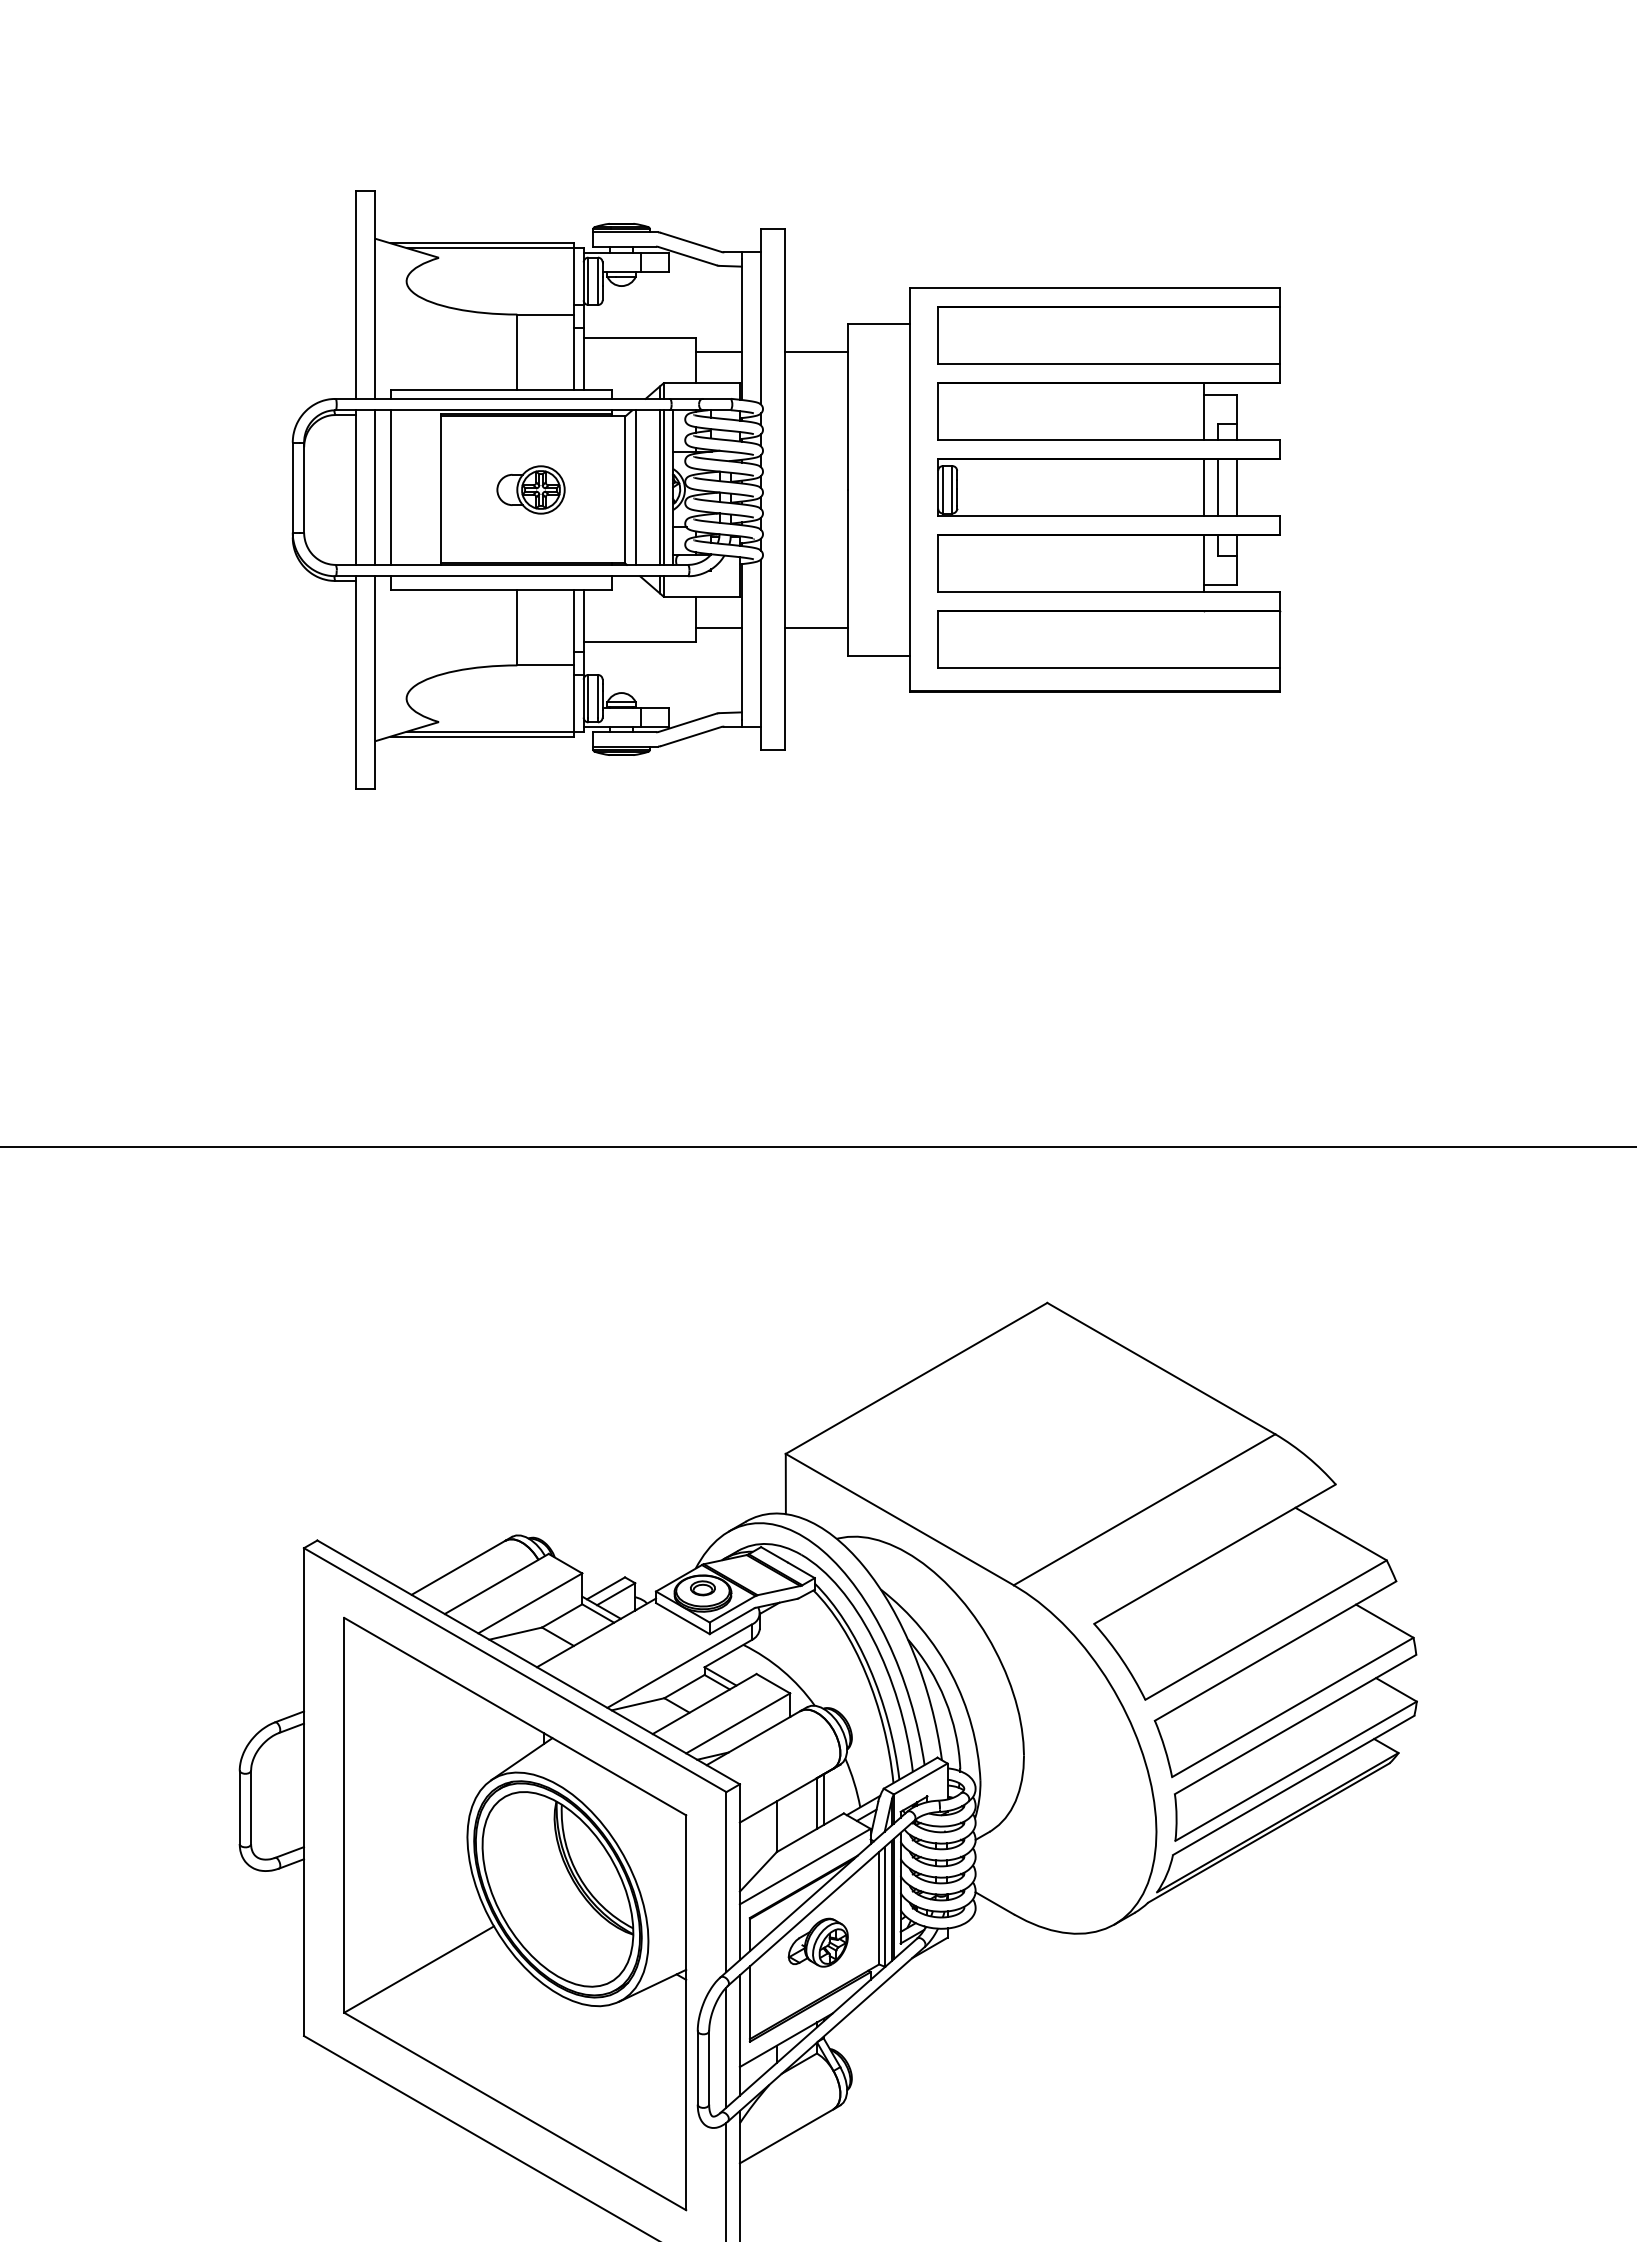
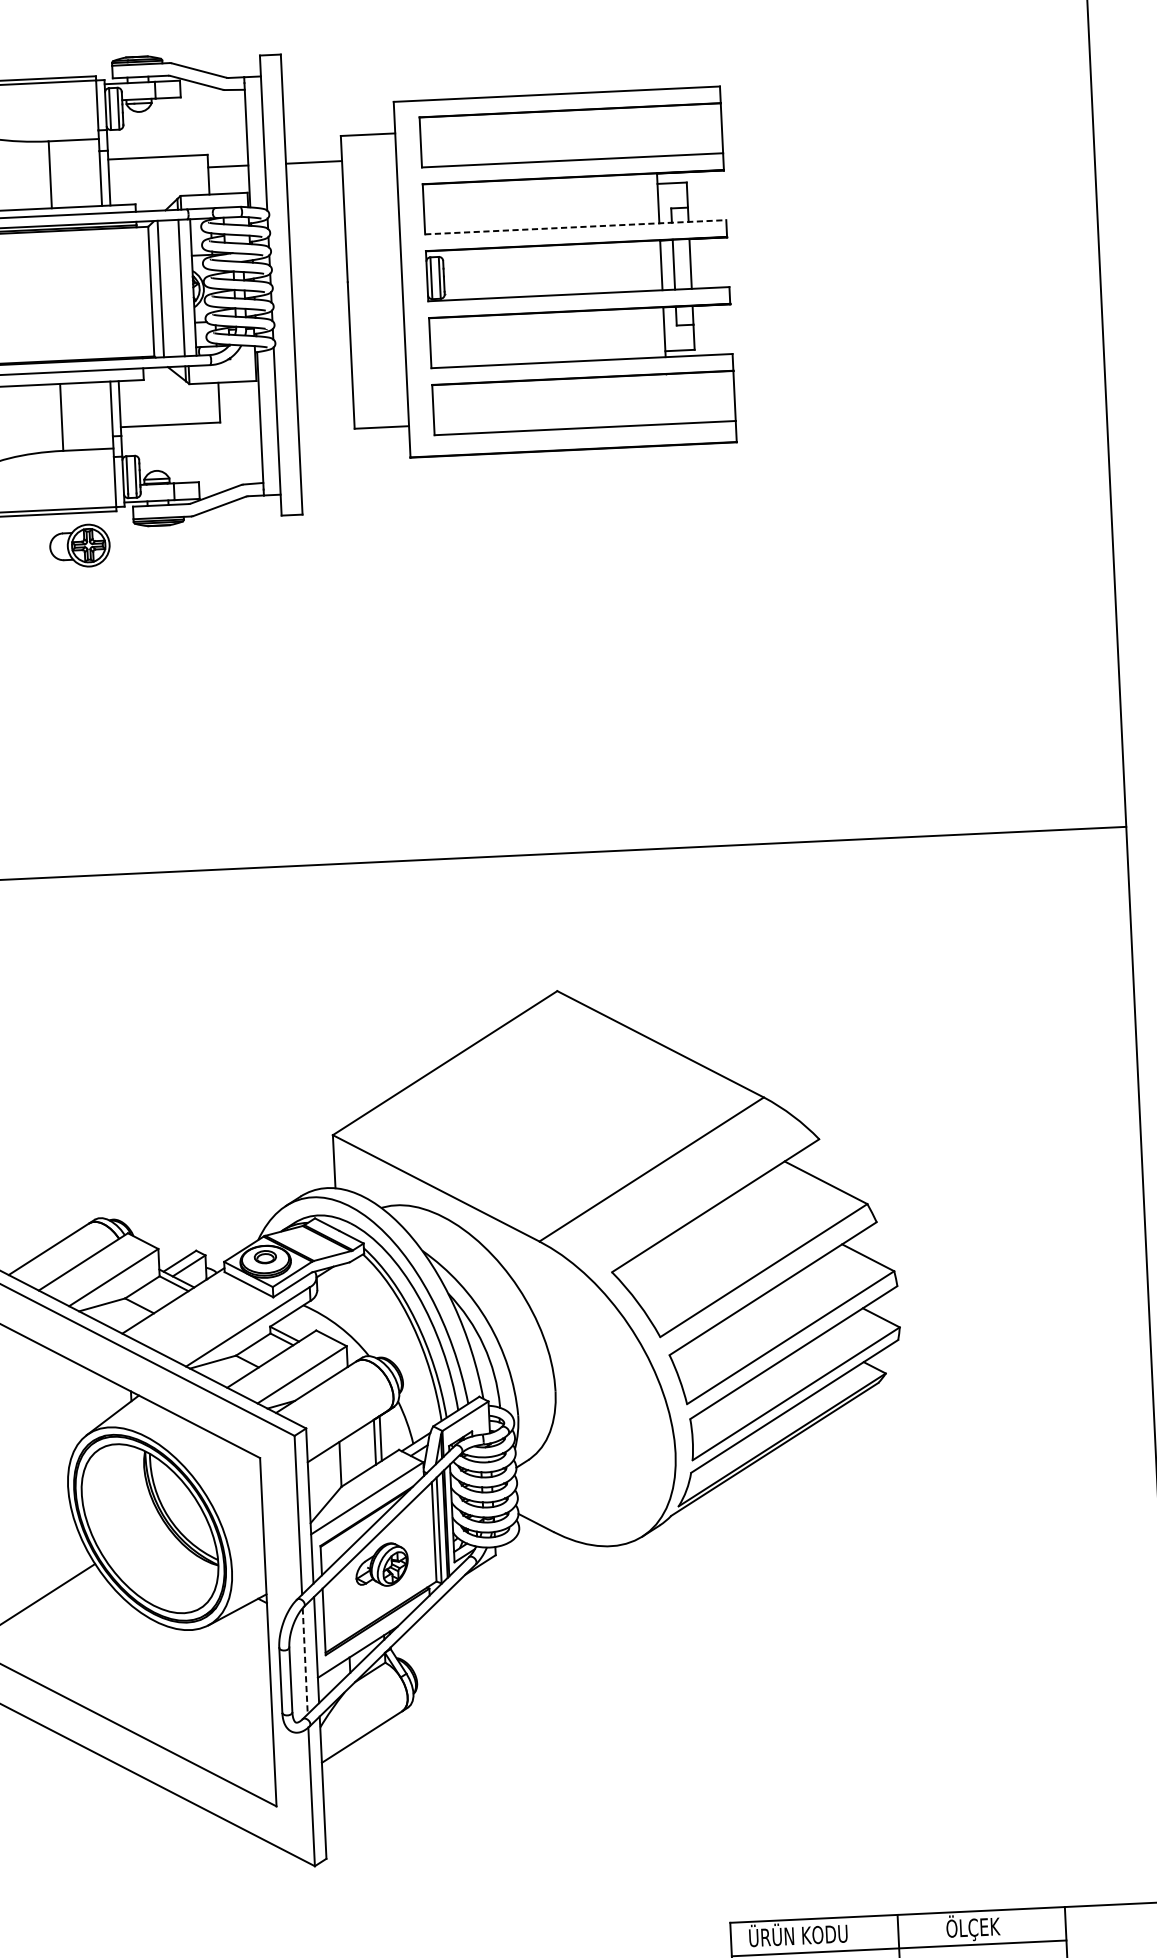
line: (1108, 439) -> (575, 227), solid -> dashed
line: (663, 487) -> (184, 287), removed
part: (530, 489) -> (79, 545), moved
line: (718, 627) -> (239, 409), removed
line: (816, 627) -> (325, 404), removed
line: (726, 2048) -> (305, 1662), solid -> dashed

